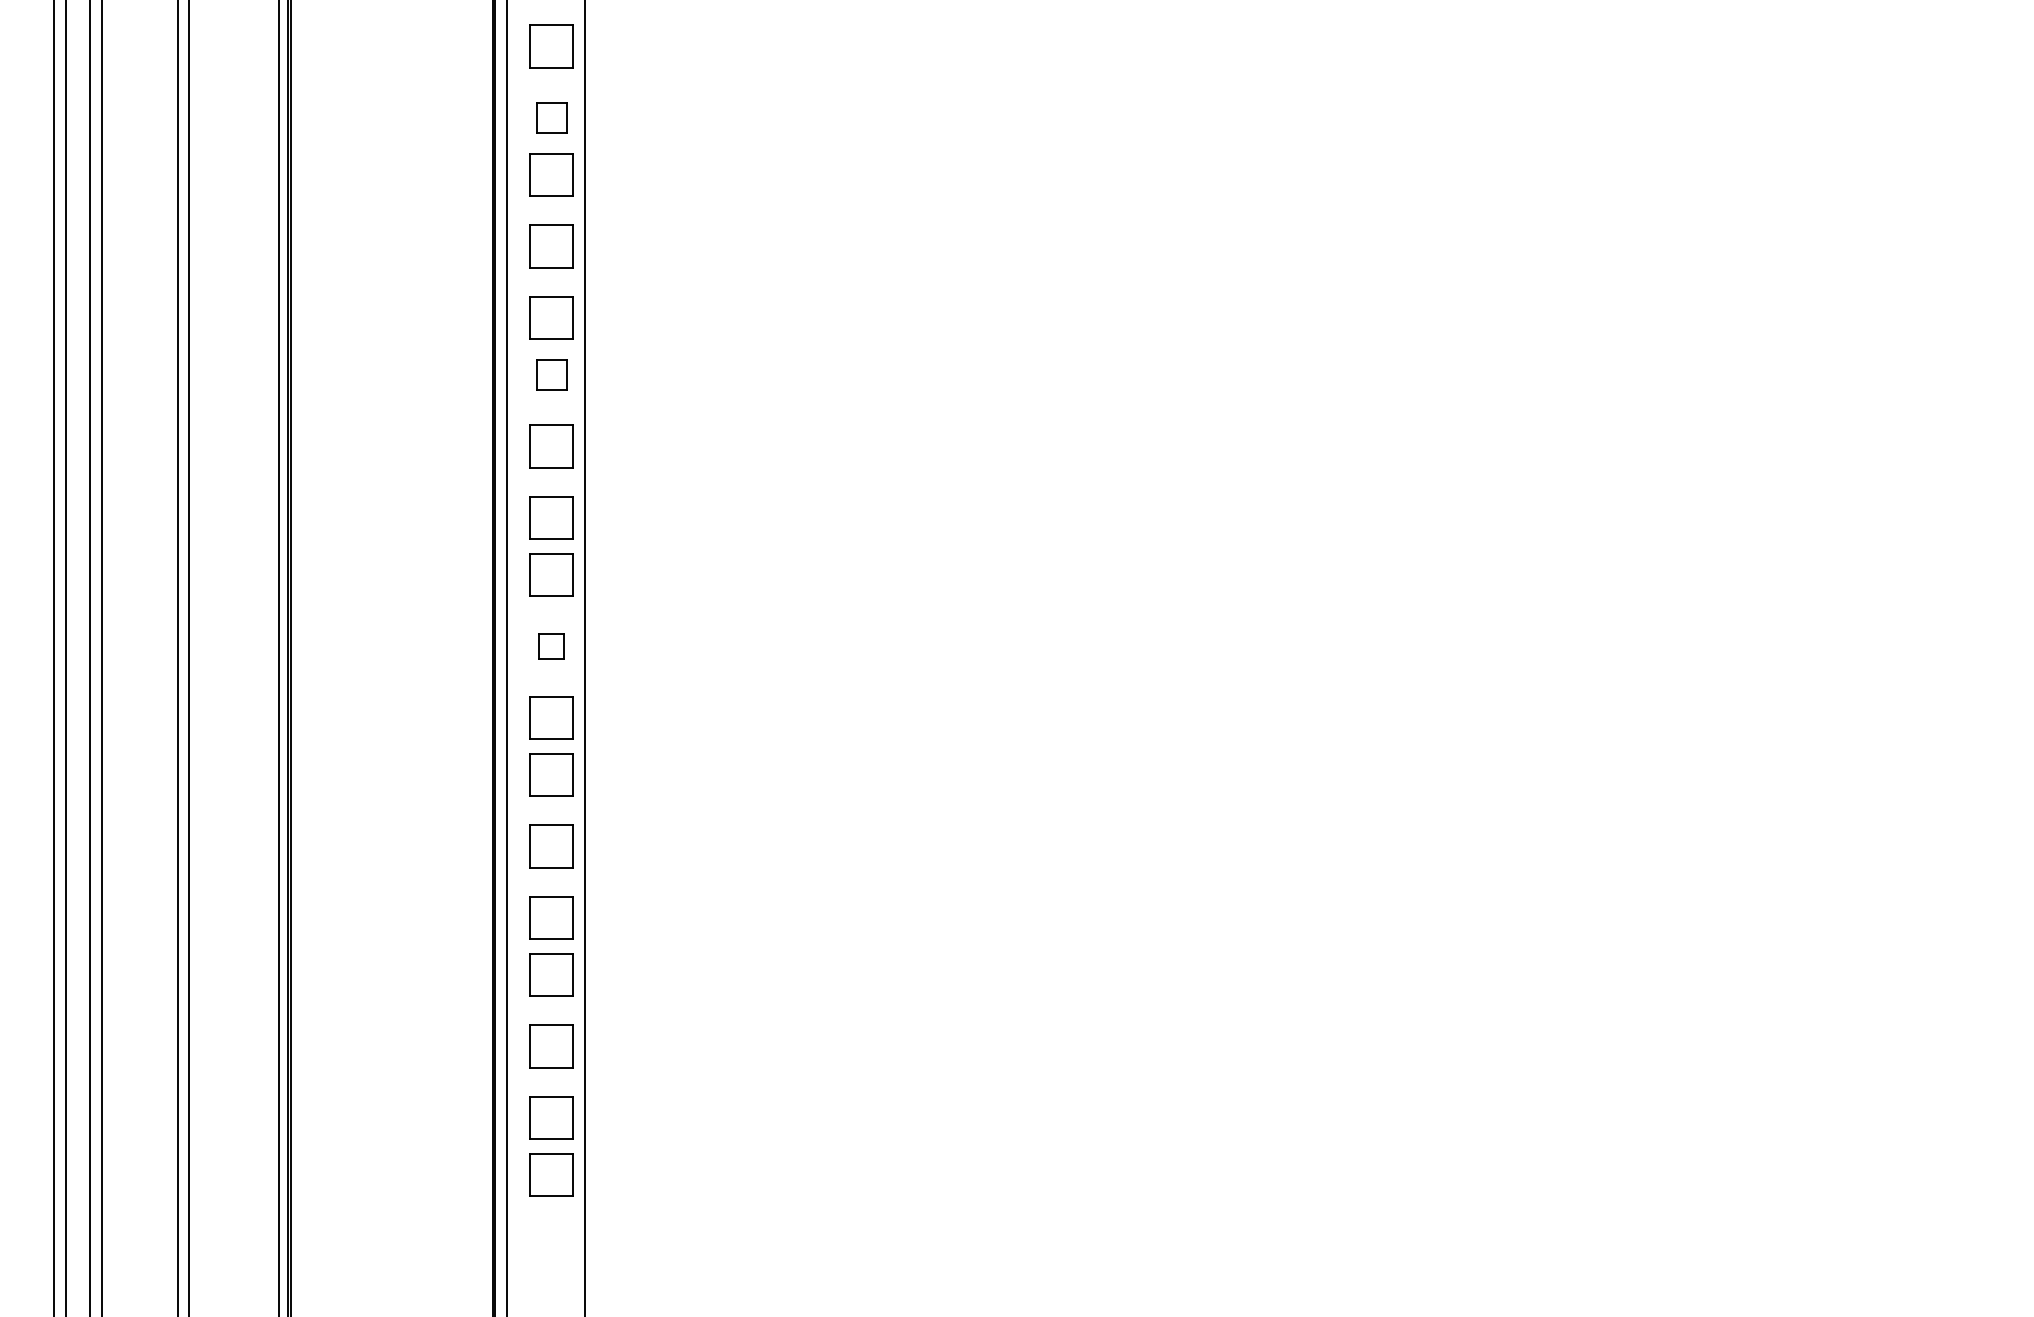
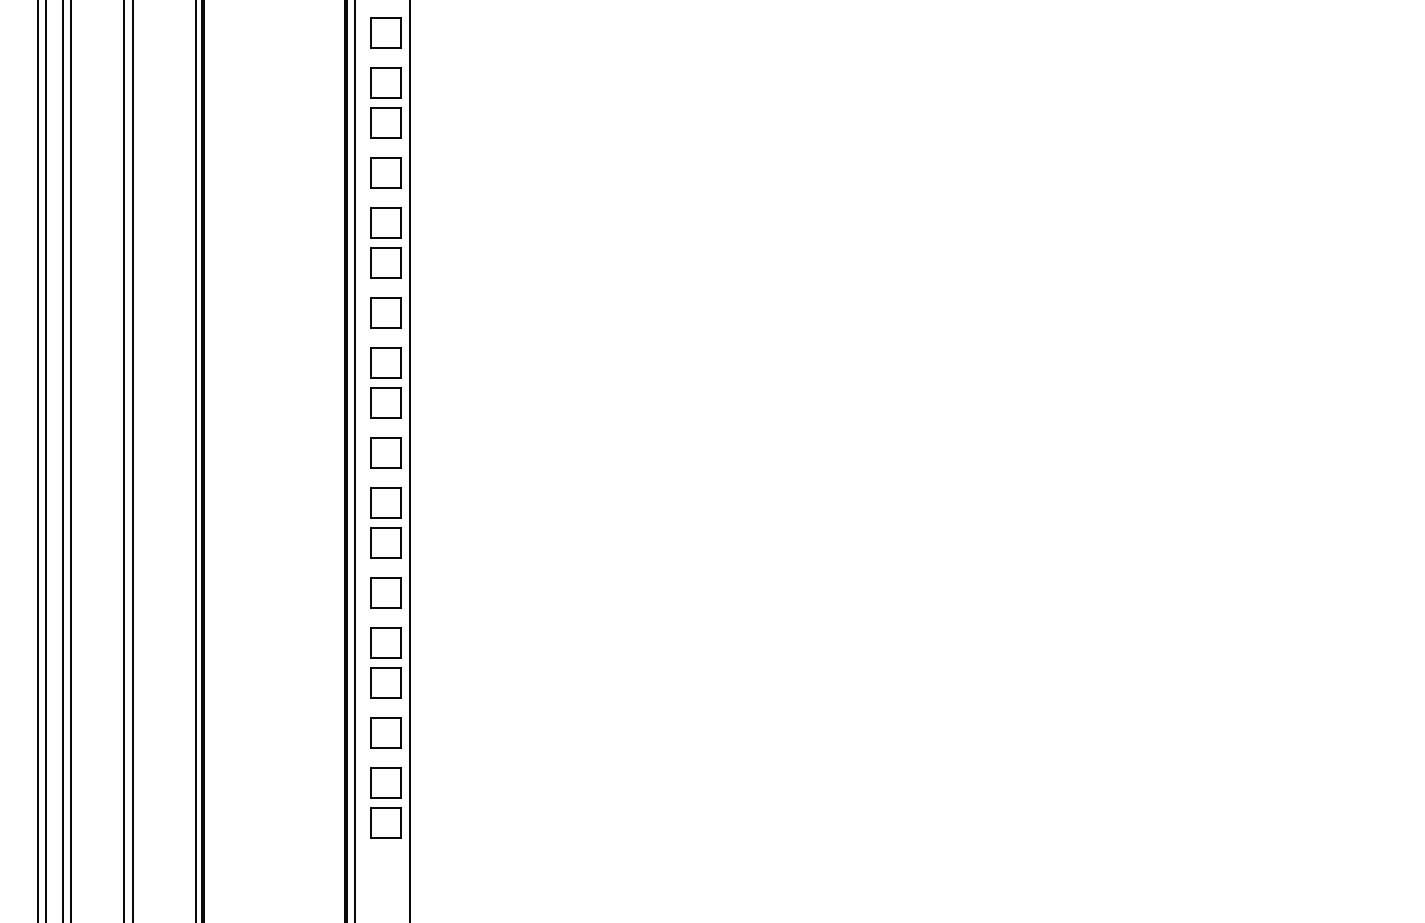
part: (551, 117) -> (386, 82), size x1.43
part: (551, 374) -> (386, 262), size x1.43
part: (551, 646) -> (386, 453), size x1.67

